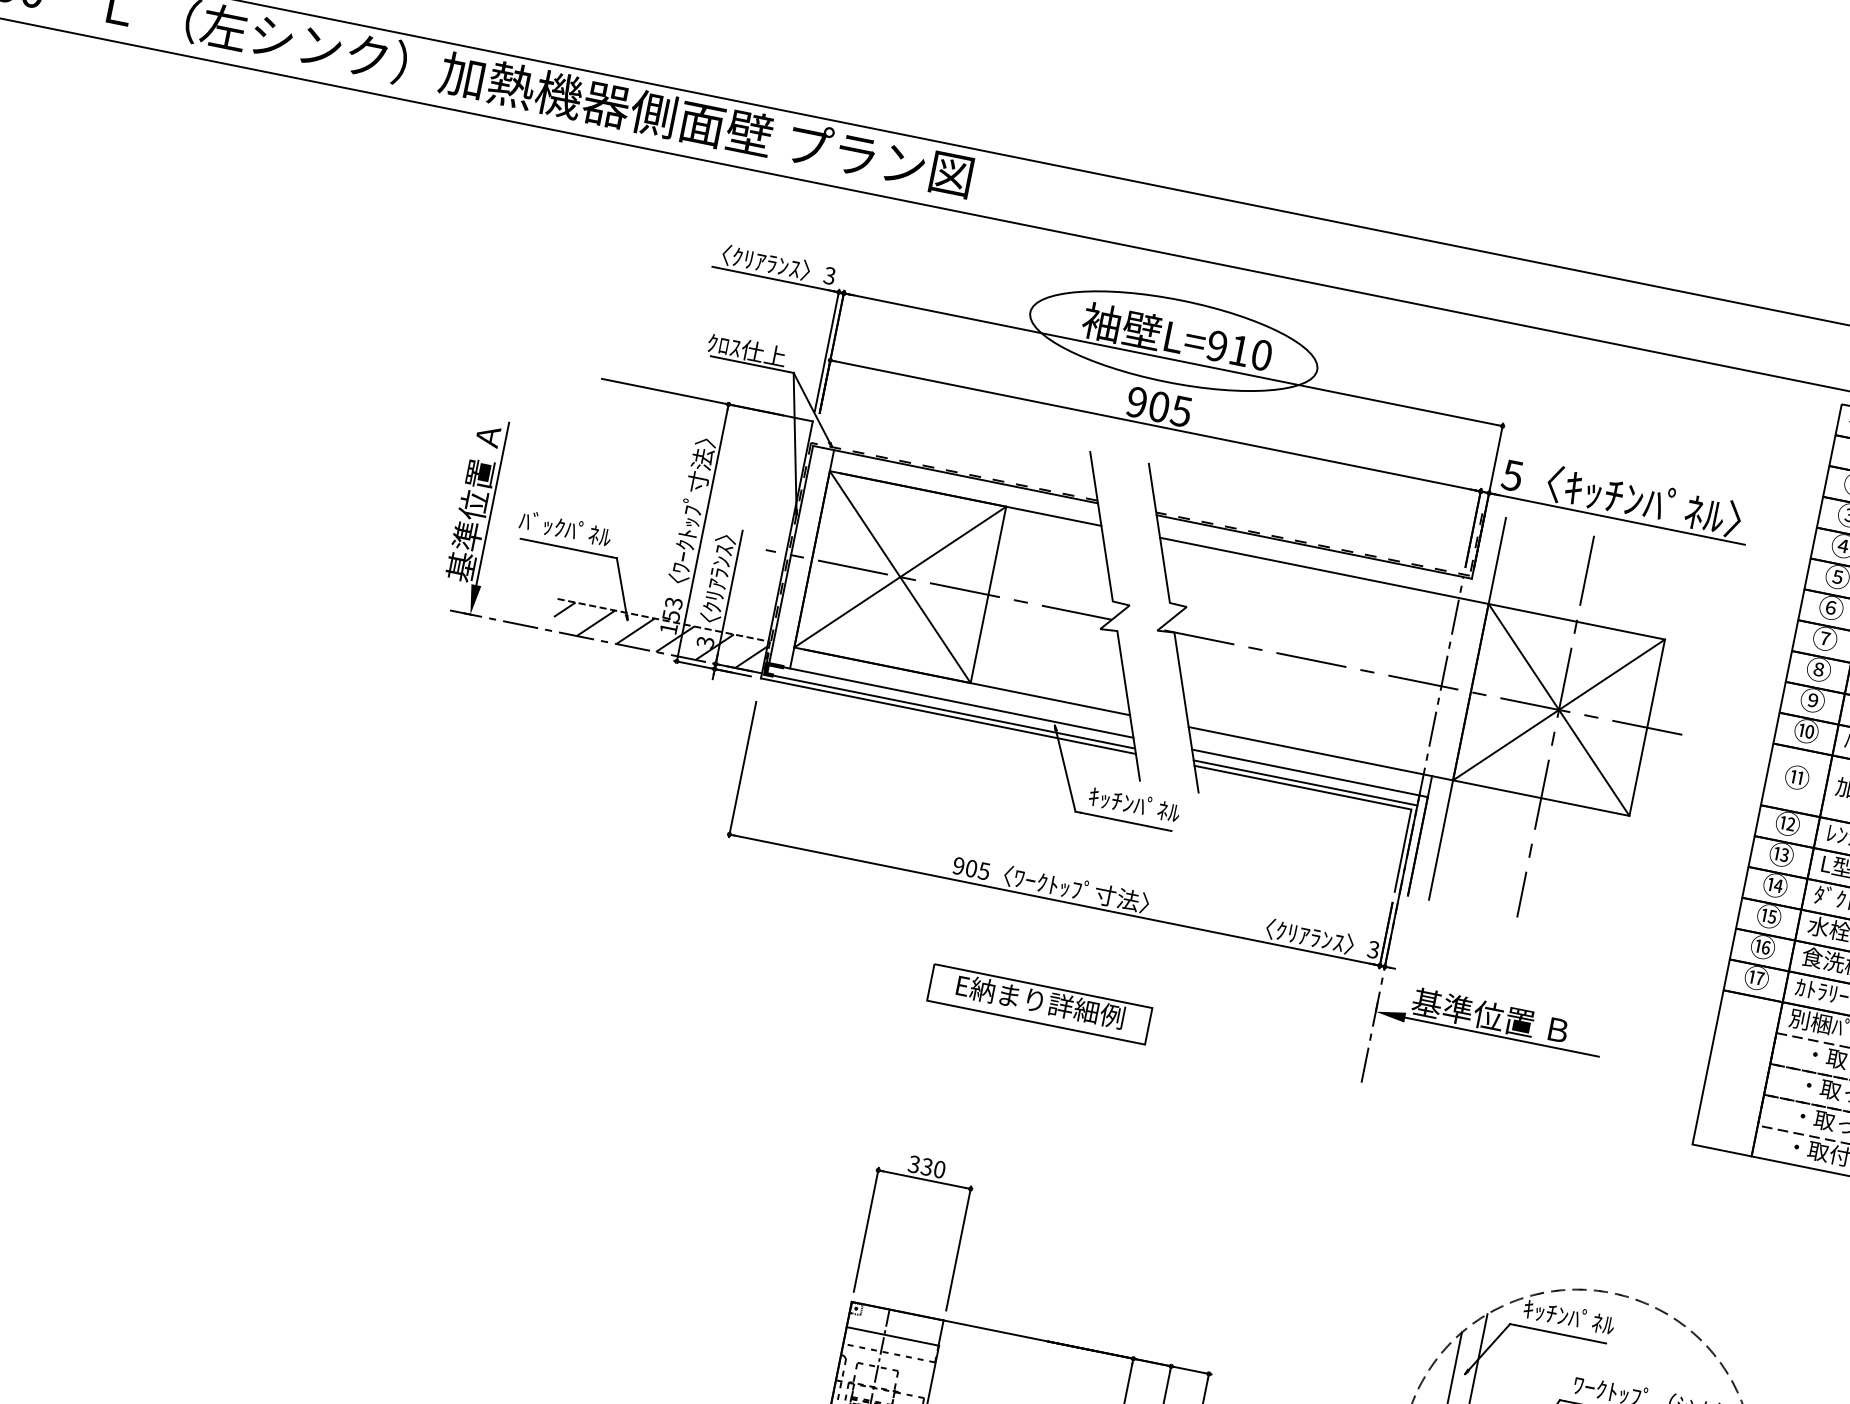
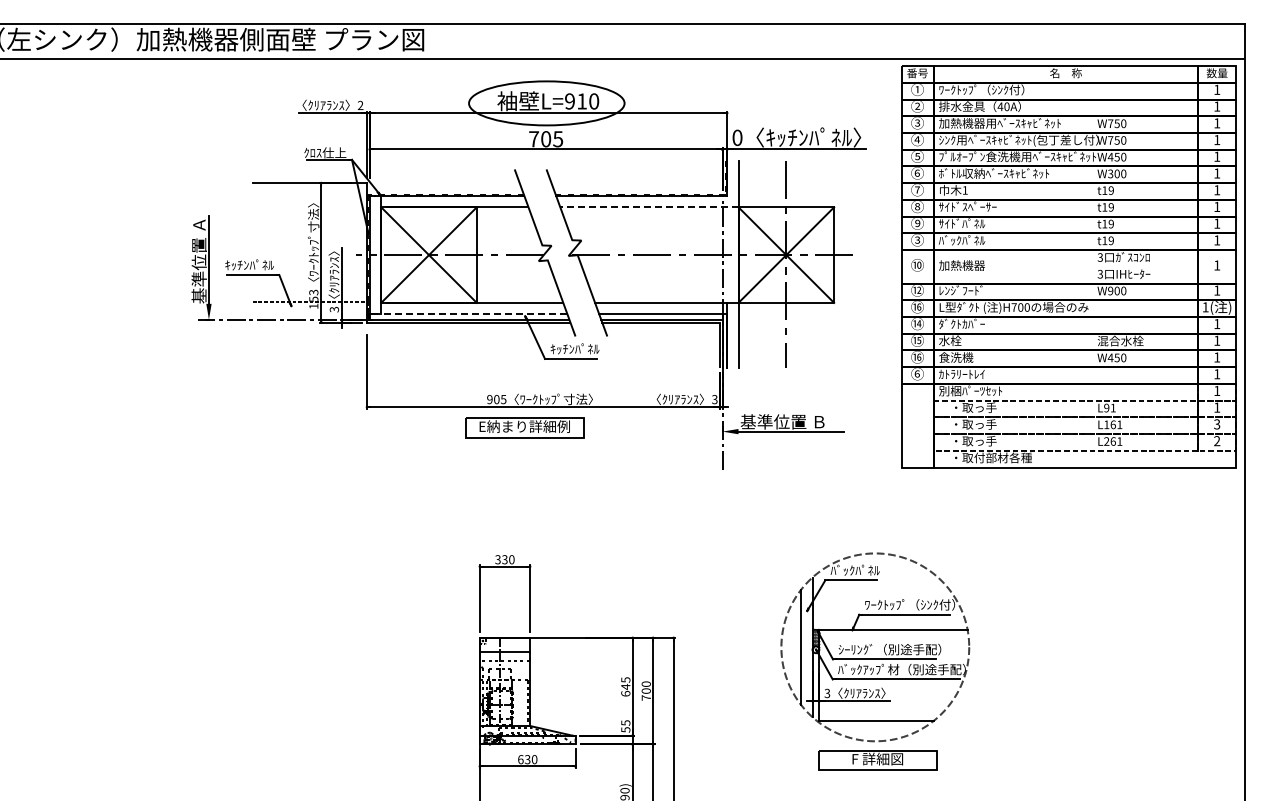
text: (829, 275) -> (360, 105), 3 -> 2
text: (1137, 403) -> (534, 139), 905 -> 705
text: (1512, 474) -> (737, 137), 5 -> 0
text: (541, 522) -> (236, 264), ﾊﾞｯｸﾊﾟﾈﾙ -> ｷｯﾁﾝﾊﾟﾈﾙ
line: (1322, 570) -> (648, 207), solid -> dashed
hatch: (659, 634) -> (309, 310), removed
line: (950, 701) -> (468, 314), solid -> dashed
text: (1806, 729) -> (917, 239), ⑩ -> ③
text: (1797, 776) -> (917, 264), ⑪ -> ⑩
text: (1785, 854) -> (919, 306), ⑬ -> ⑯
text: (1756, 977) -> (917, 373), ⑰ -> ⑥
part: (1039, 1003) -> (524, 427), moved
text: (1545, 1310) -> (842, 569), ｷｯﾁﾝﾊﾟﾈﾙ -> ﾊﾞｯｸﾊﾟﾈﾙ

